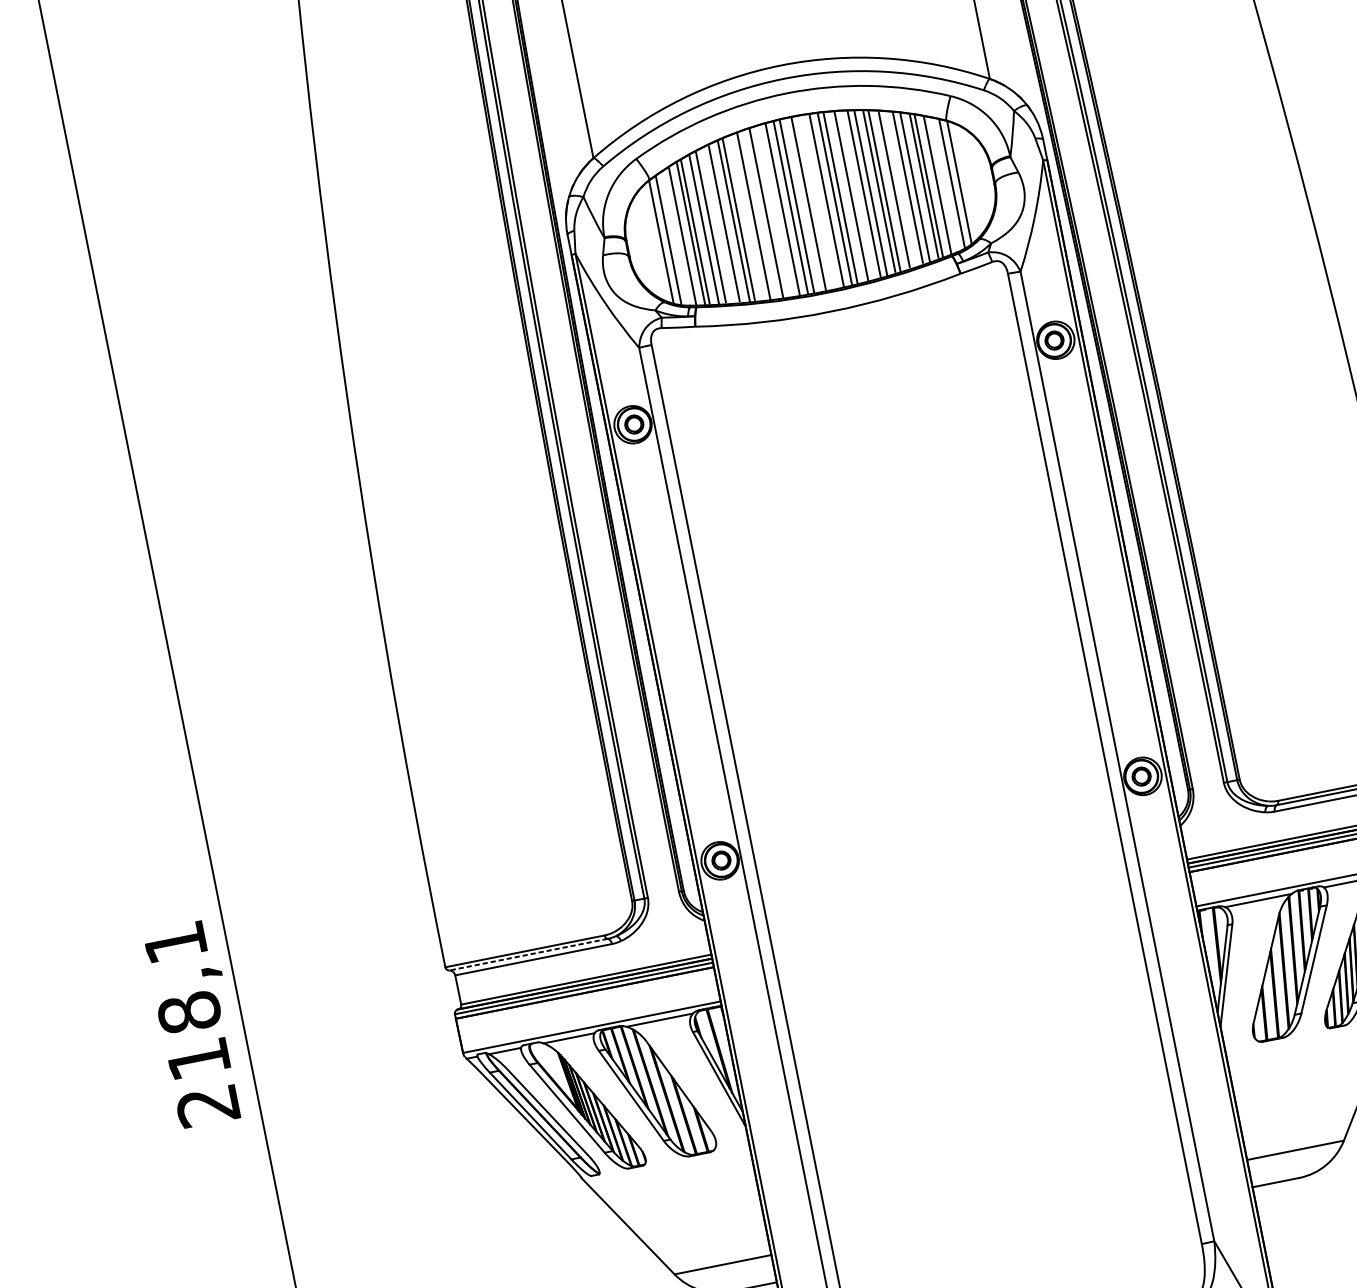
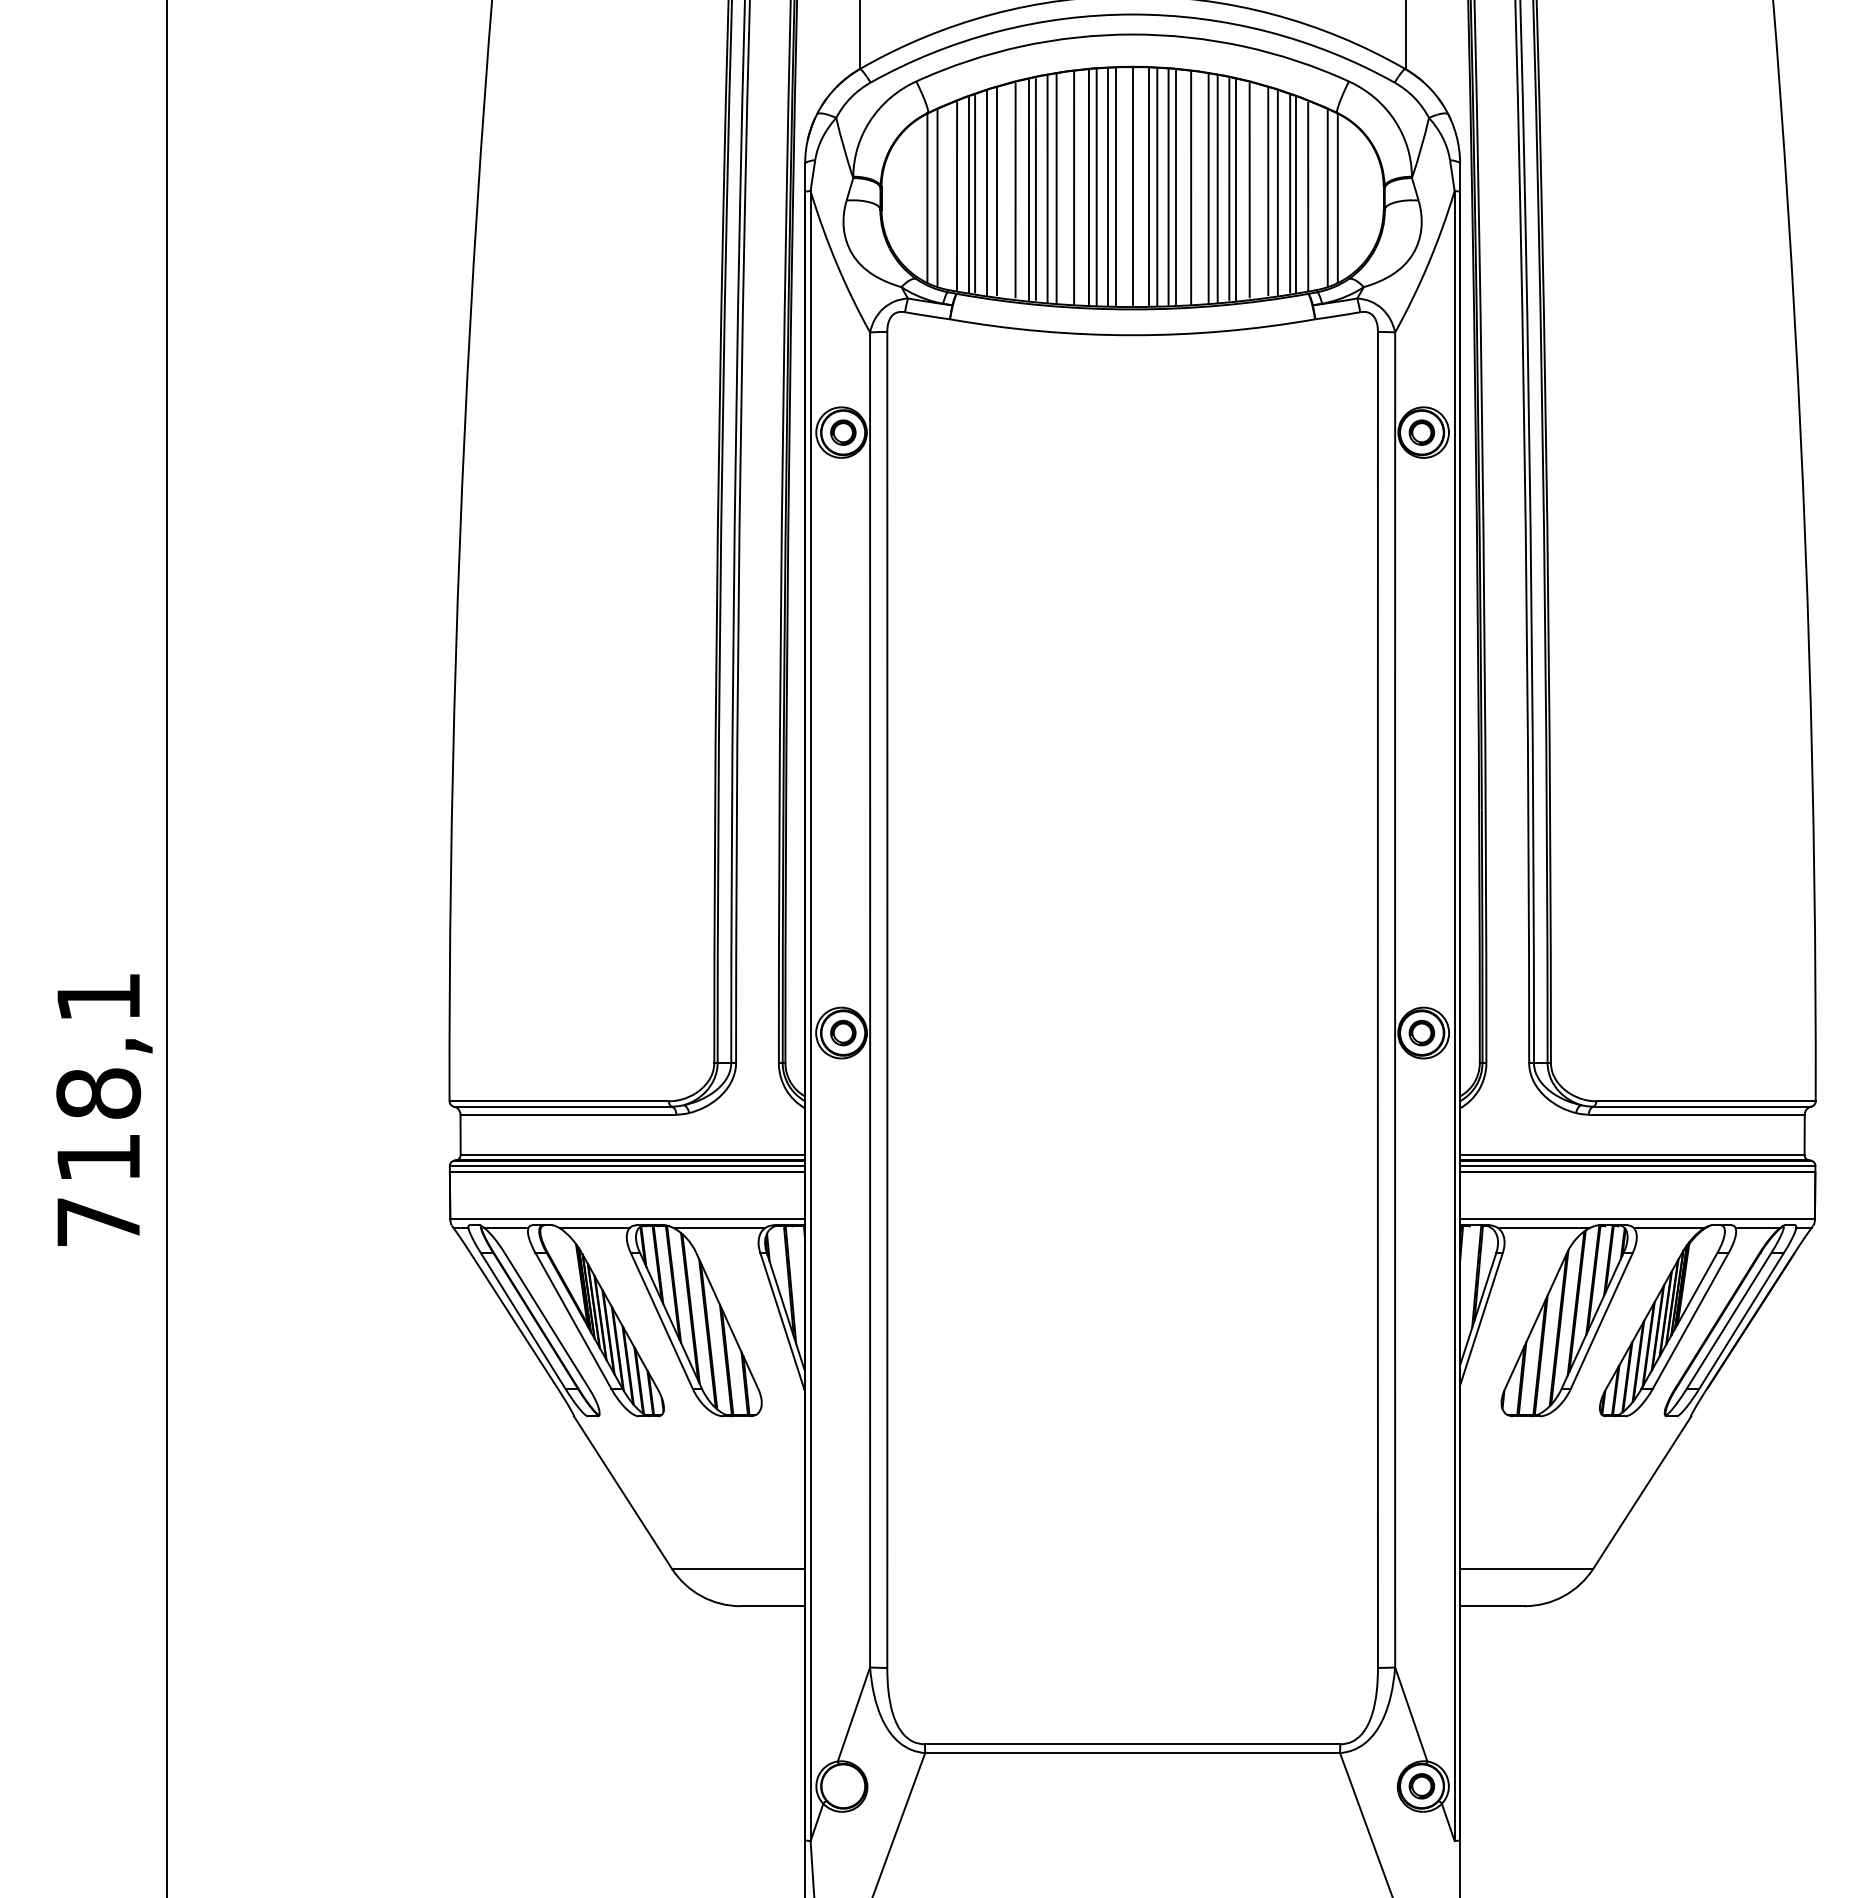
line: (820, 201) -> (1148, 186), added
line: (776, 210) -> (1088, 187), added
line: (747, 217) -> (1047, 188), added
line: (528, 954) -> (562, 1106), dashed -> solid
text: (207, 1106) -> (97, 1222), 218,1 -> 718,1

